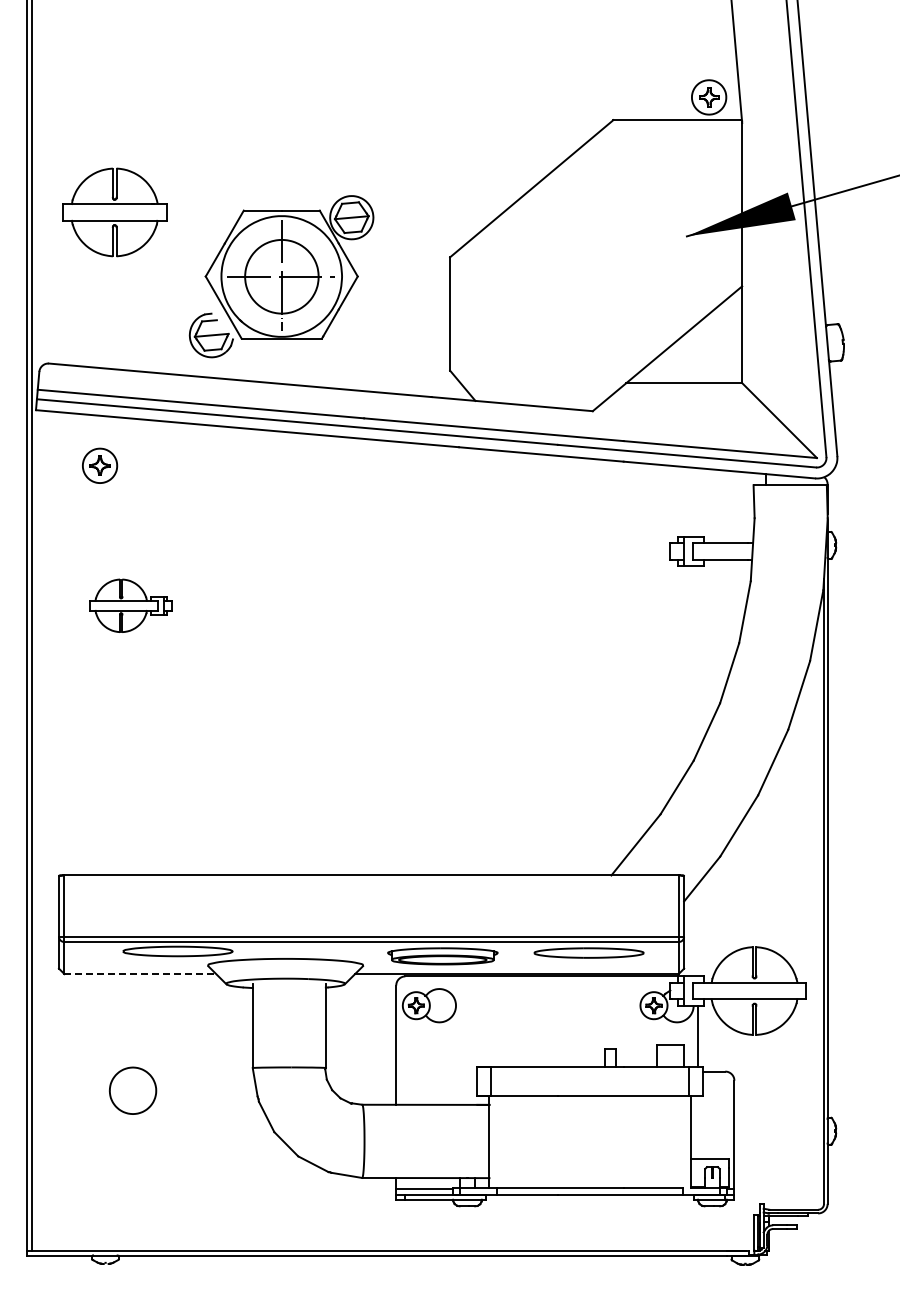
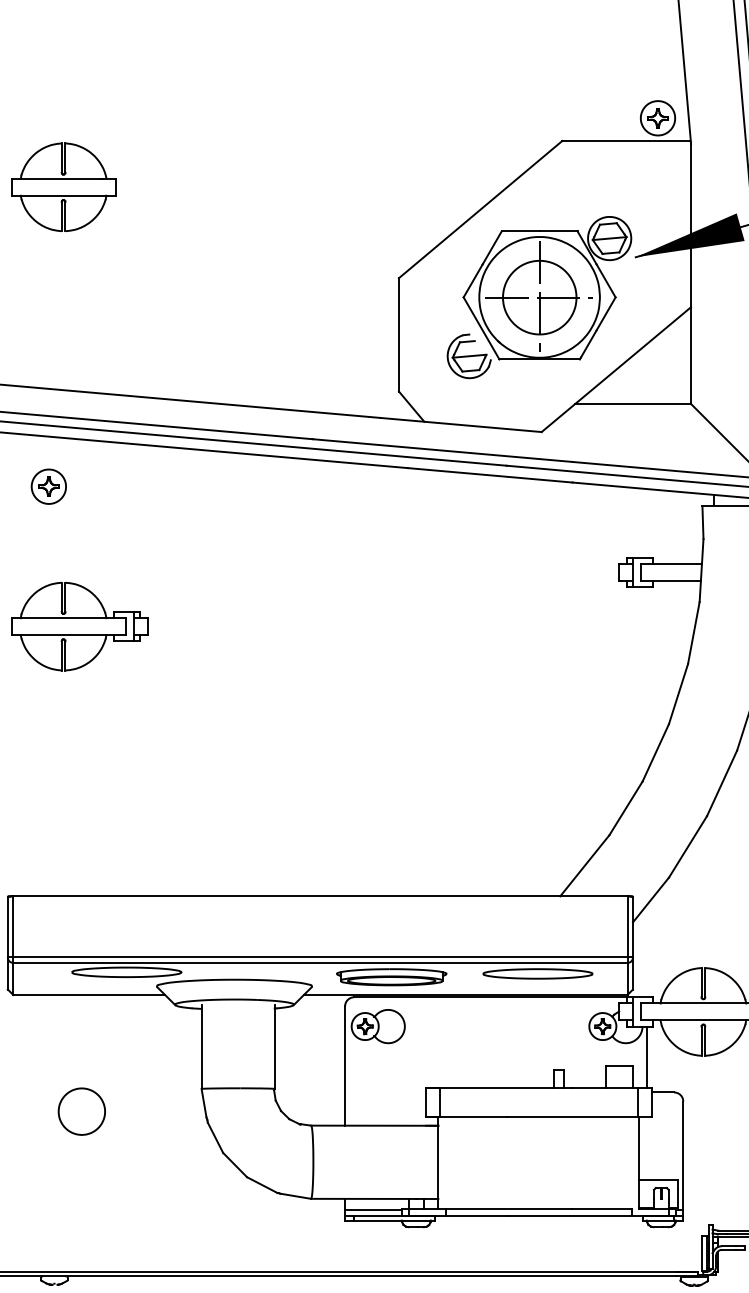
part: (114, 212) -> (63, 187), moved
part: (281, 276) -> (539, 297), moved
part: (130, 605) -> (79, 626), size x1.67
line: (140, 974) -> (89, 995), dashed -> solid

